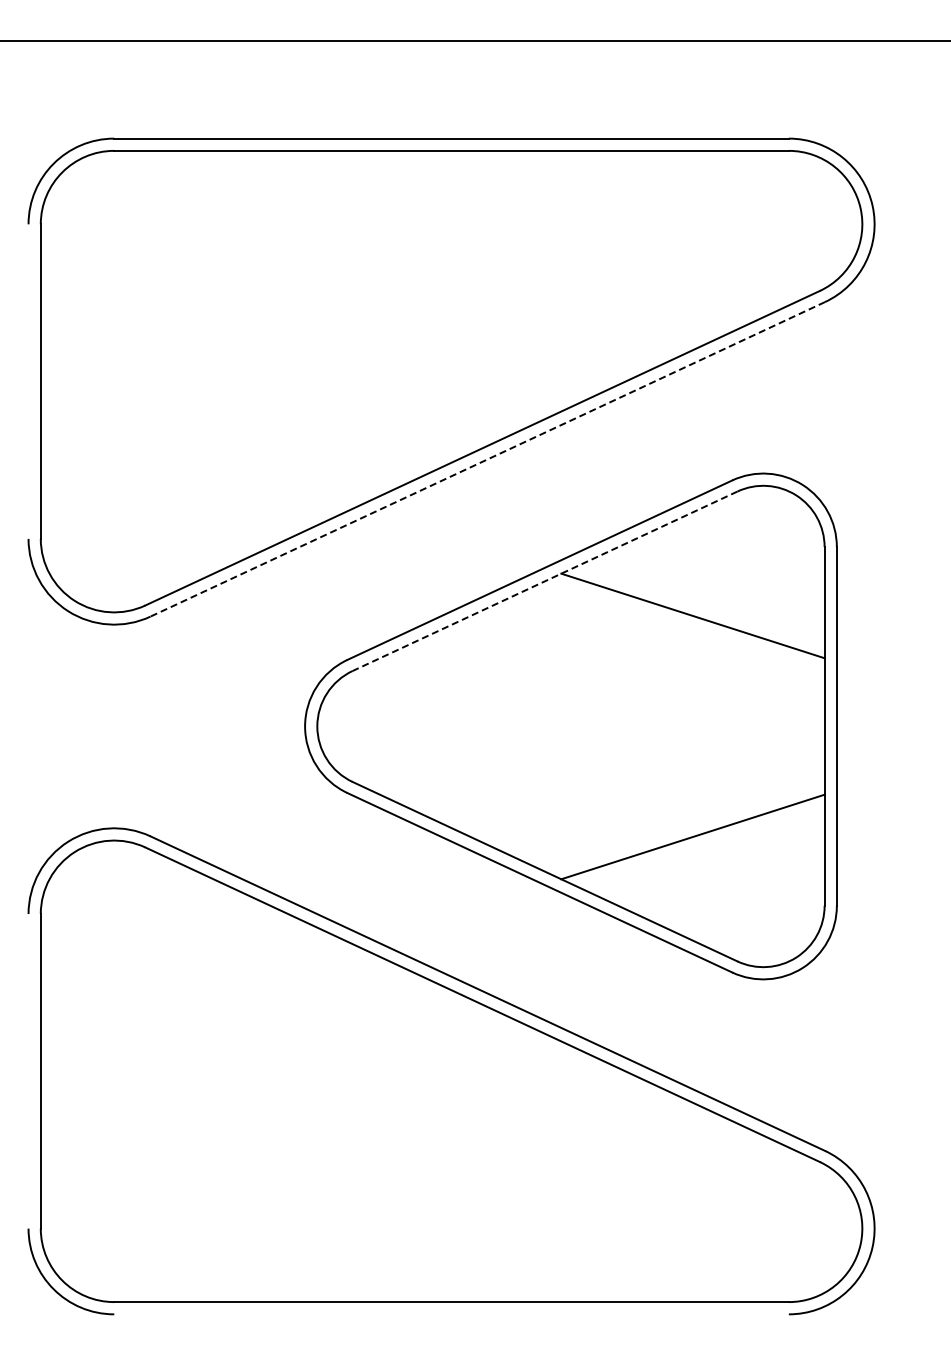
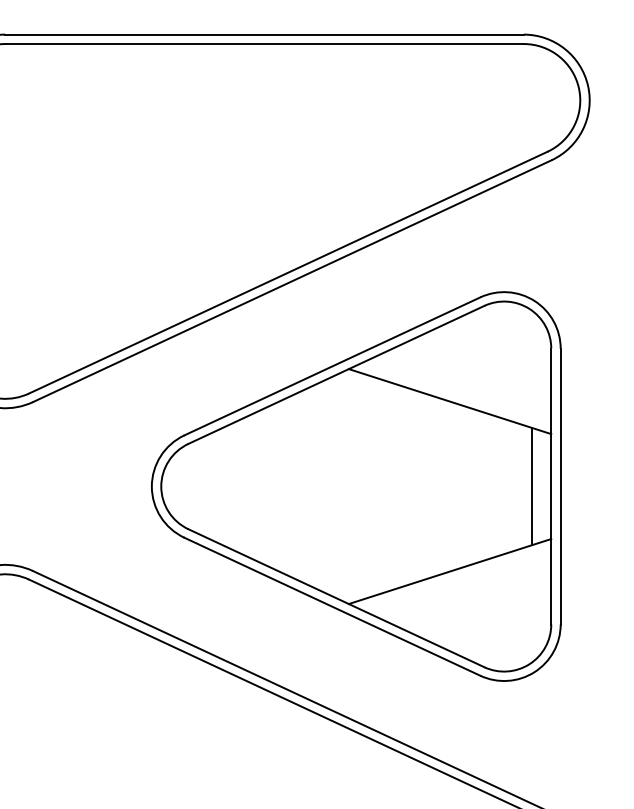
line: (487, 459) -> (292, 281), dashed -> solid
line: (544, 581) -> (335, 375), dashed -> solid
line: (799, 726) -> (531, 486), added

